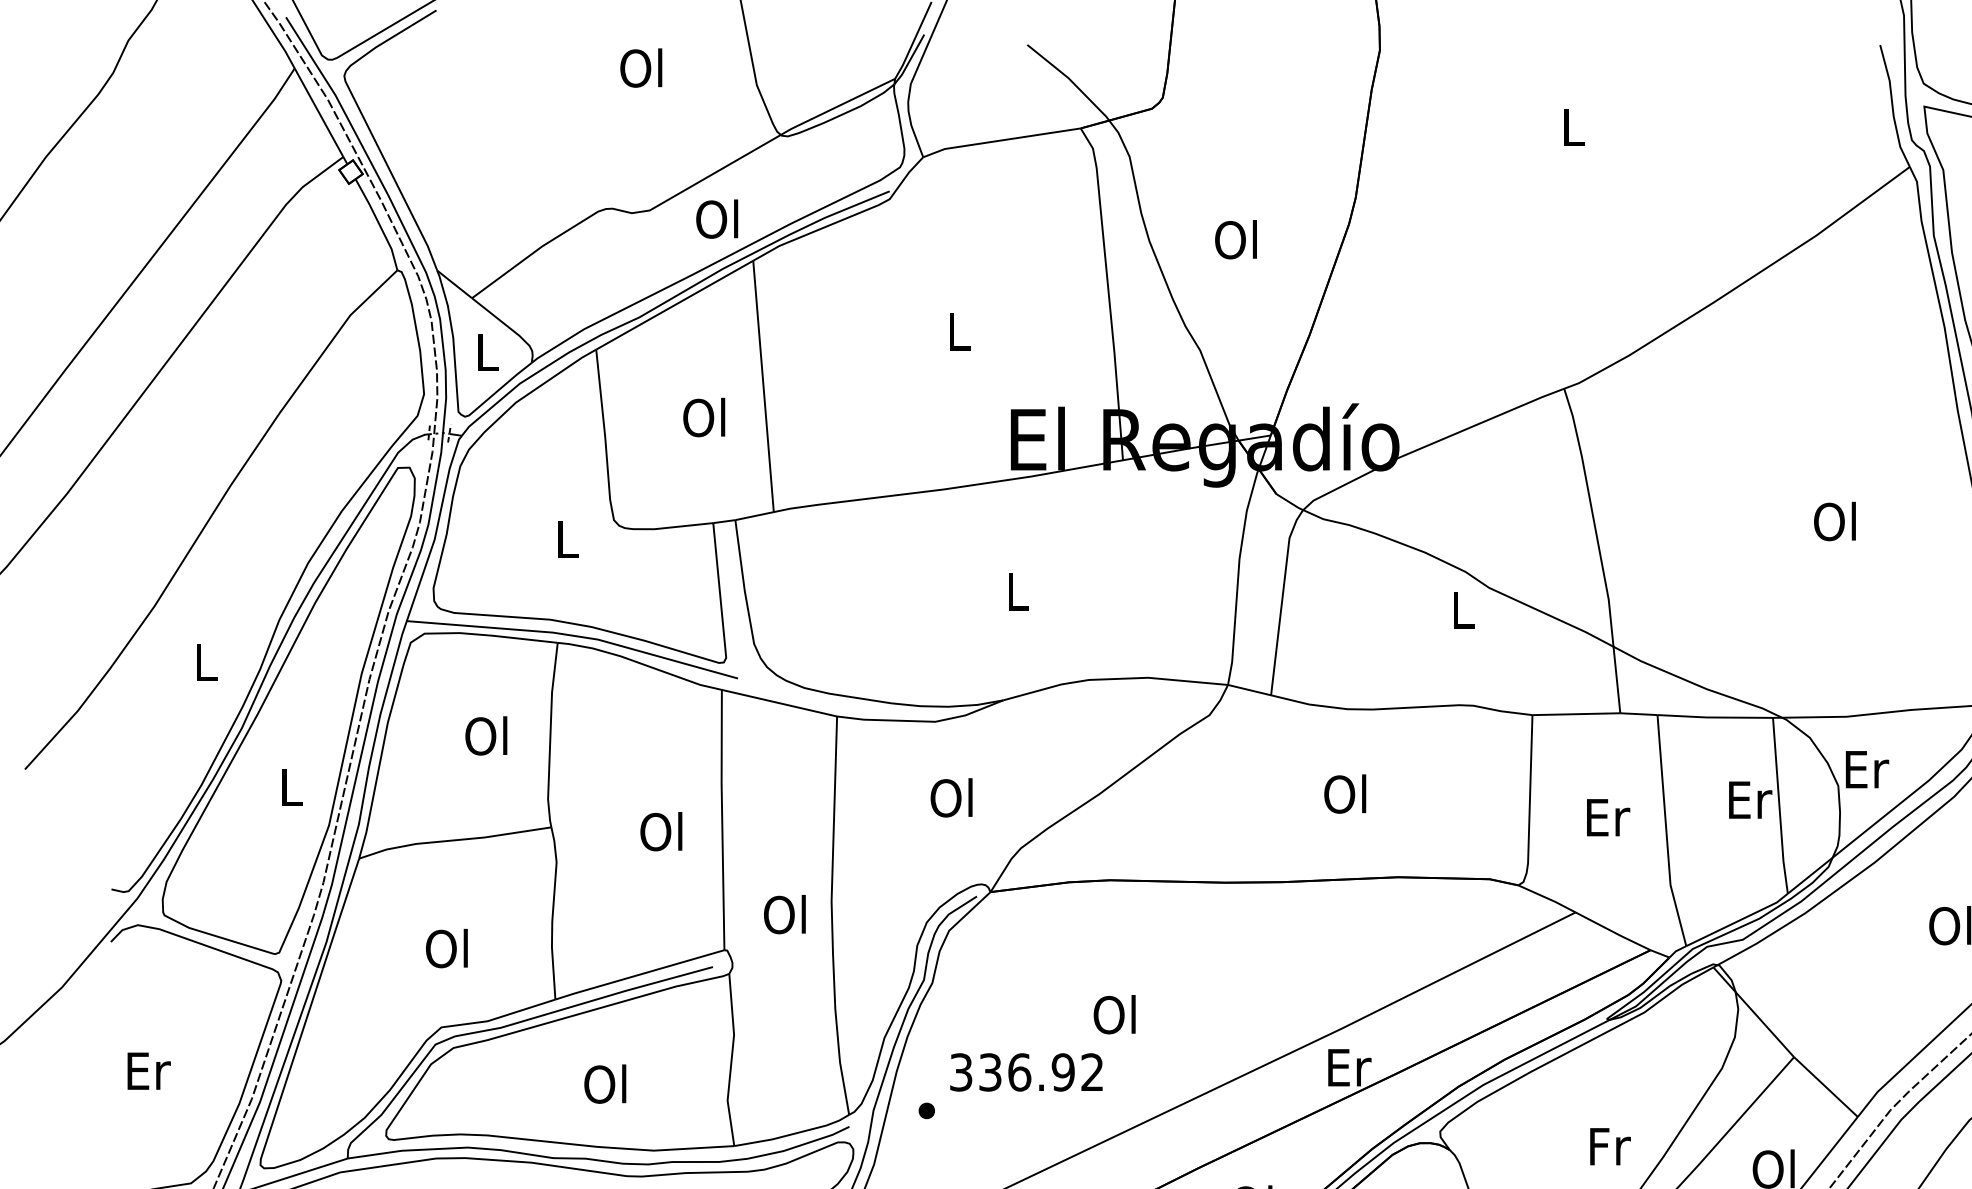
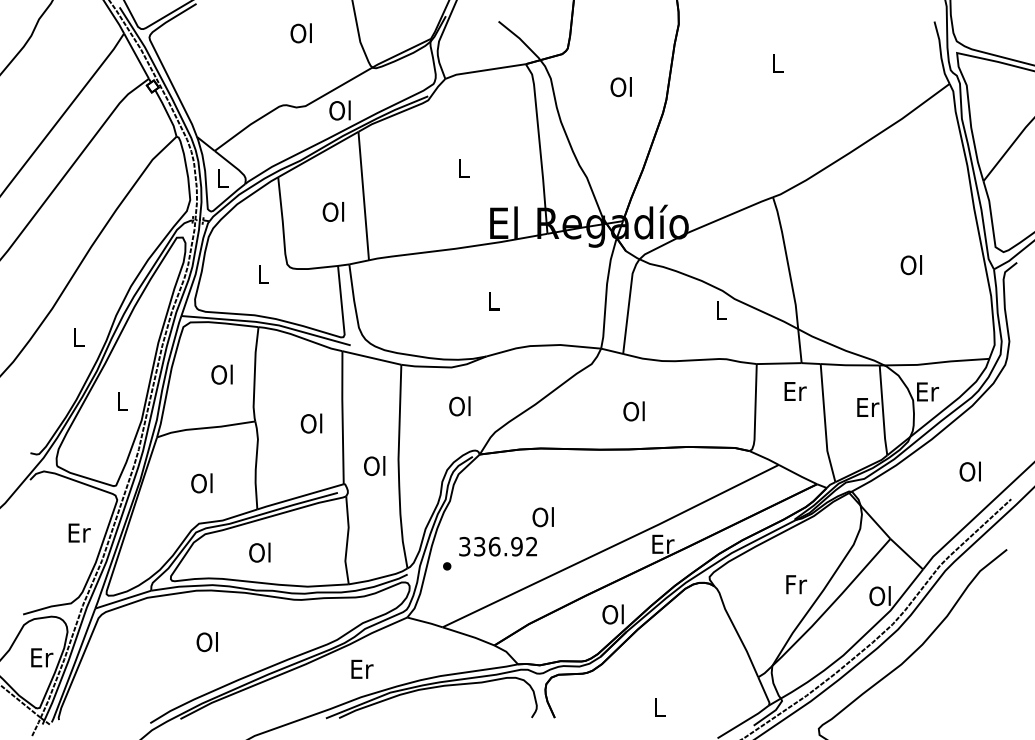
text: (1234, 240) -> (620, 87), moved
text: (1344, 794) -> (633, 411), moved
text: (1608, 817) -> (795, 391), moved
text: (148, 1070) -> (79, 532), moved
text: (604, 1083) -> (259, 552), moved

